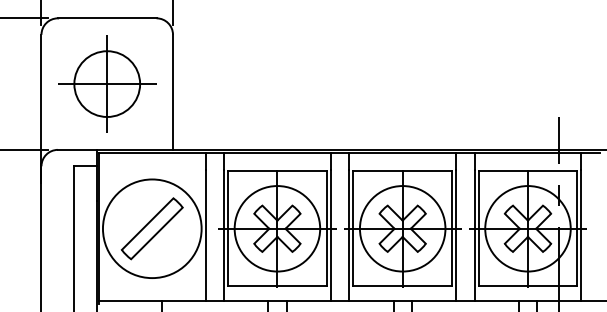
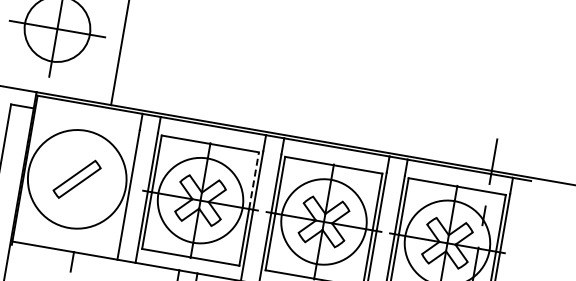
line: (326, 200) -> (253, 181), solid -> dashed
part: (151, 228) -> (76, 178), size x0.7

